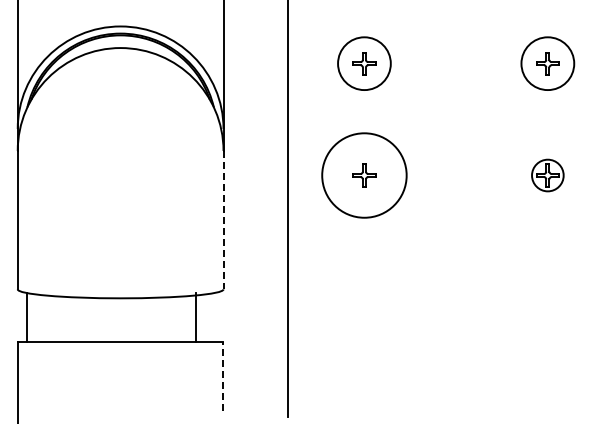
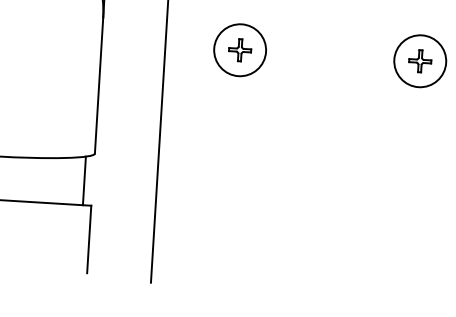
circle: (364, 175) -> (240, 50), size x0.62
circle: (547, 175) -> (419, 61), size x1.67
line: (223, 220) -> (99, 85), dashed -> solid
line: (195, 317) -> (84, 180), moved
line: (223, 376) -> (89, 239), dashed -> solid

